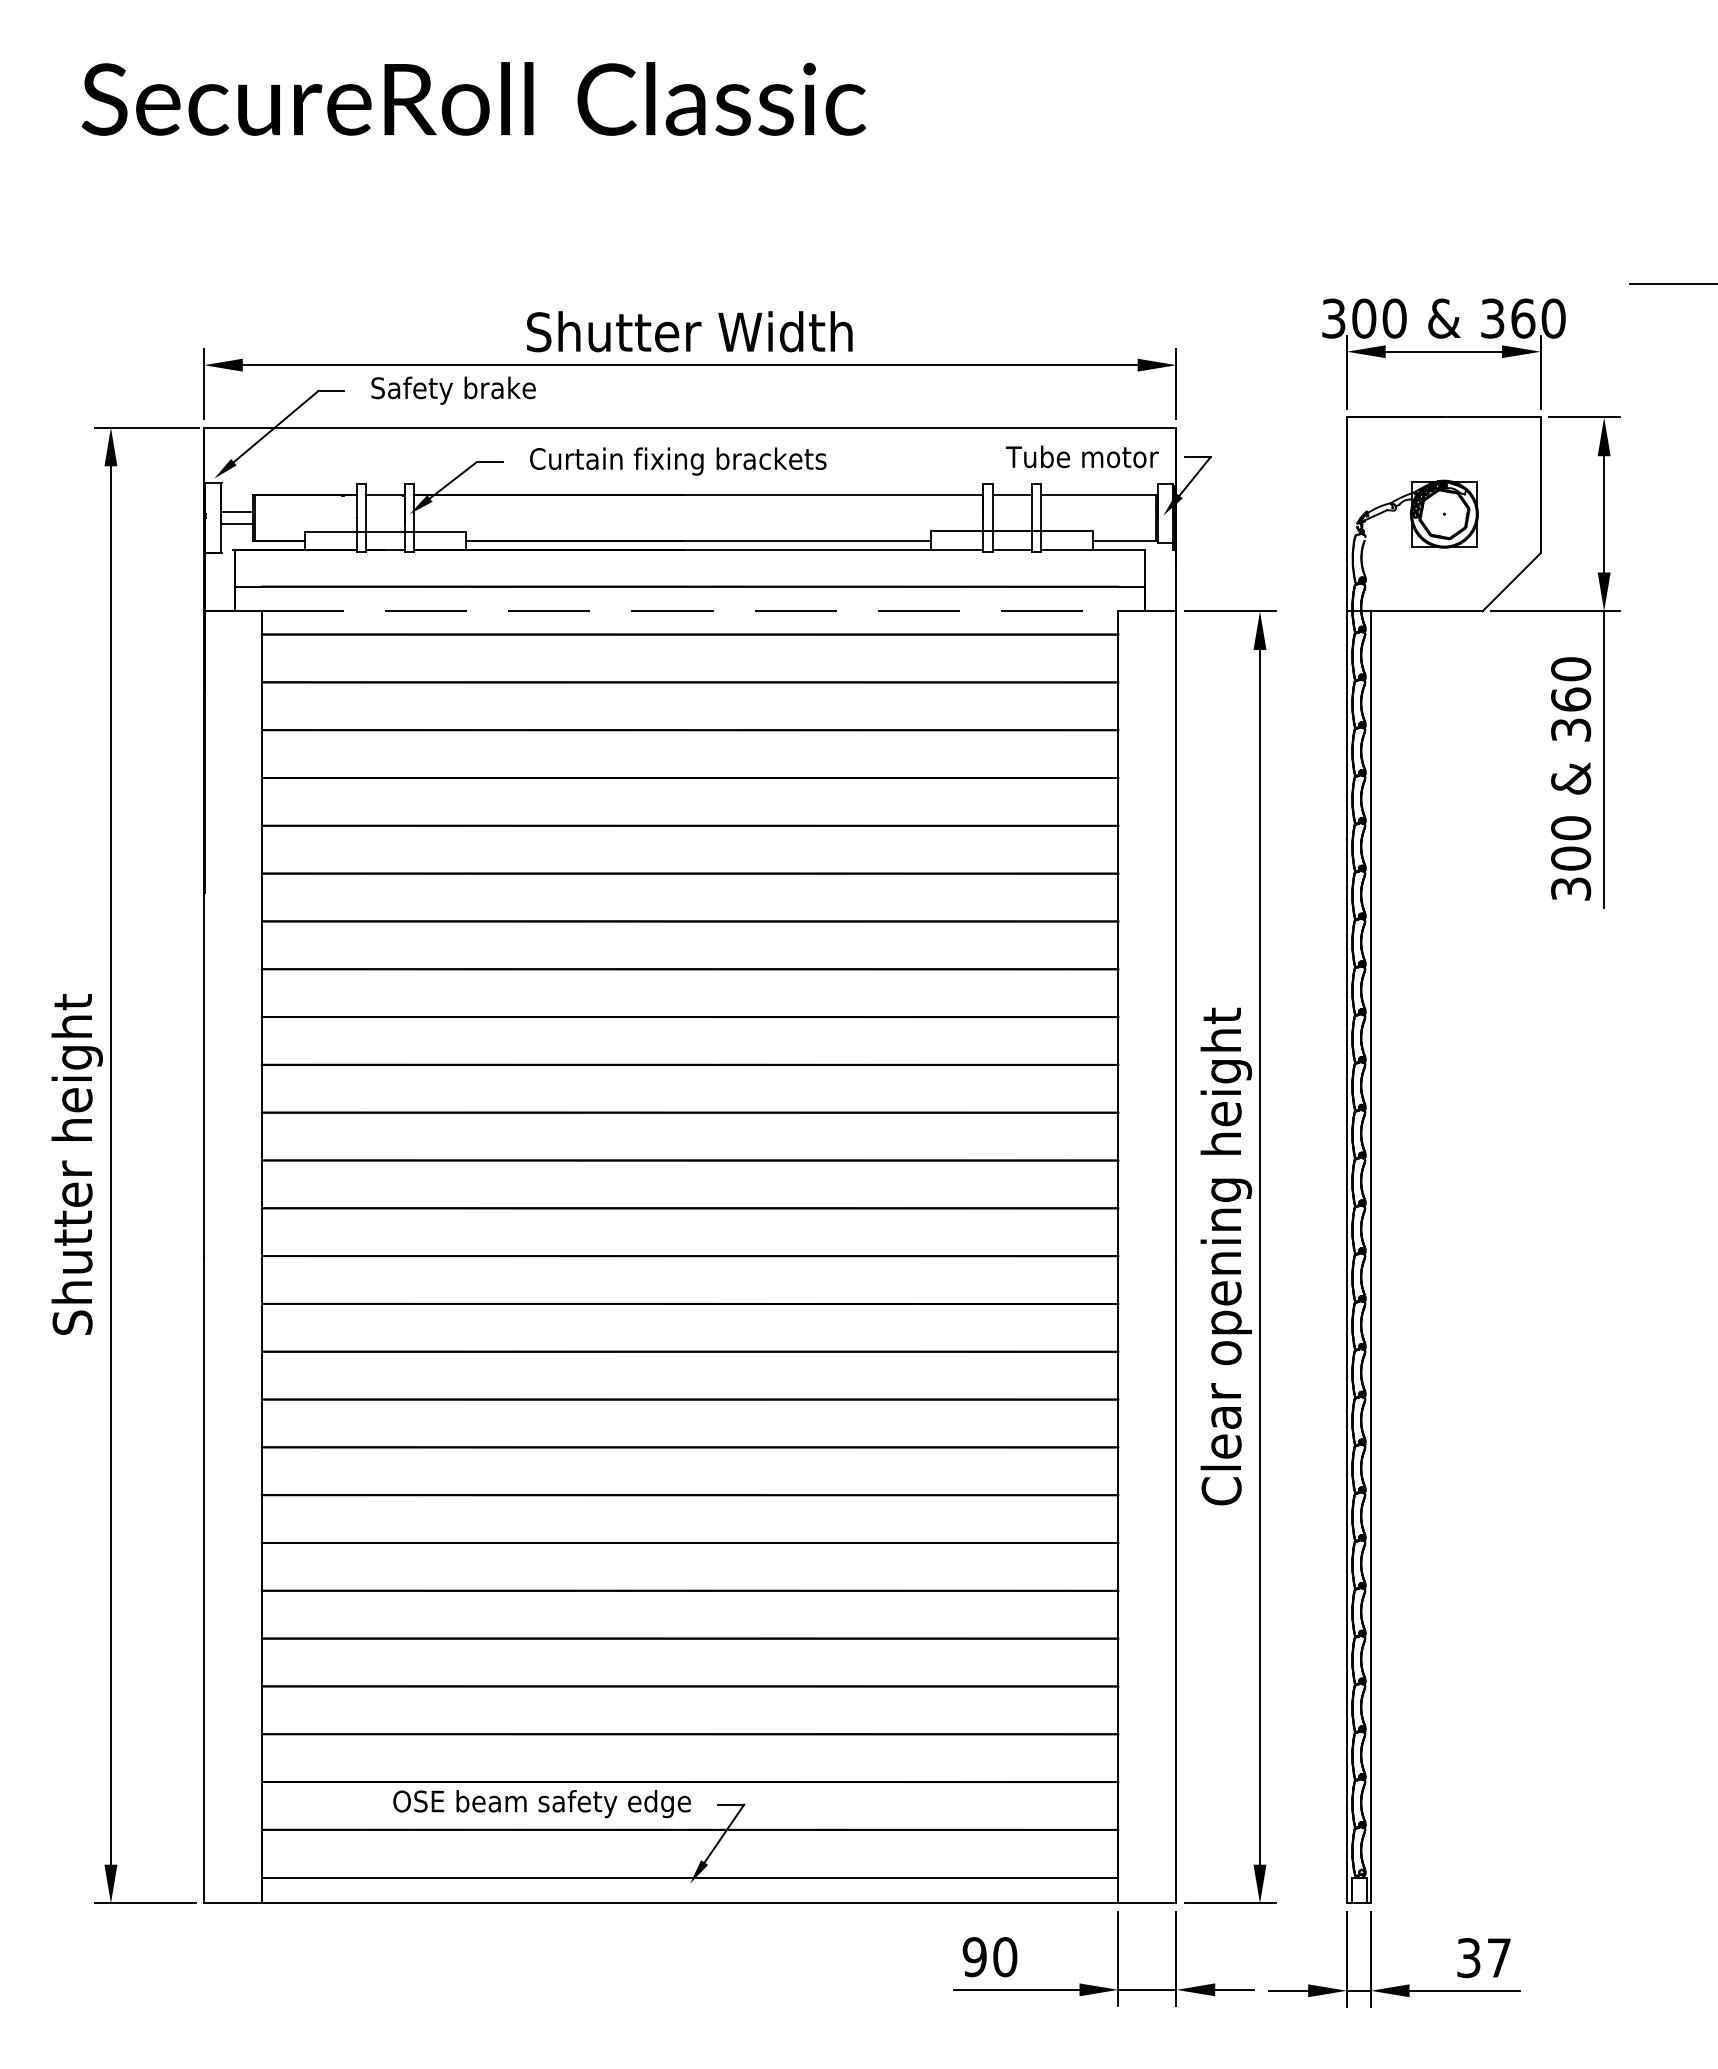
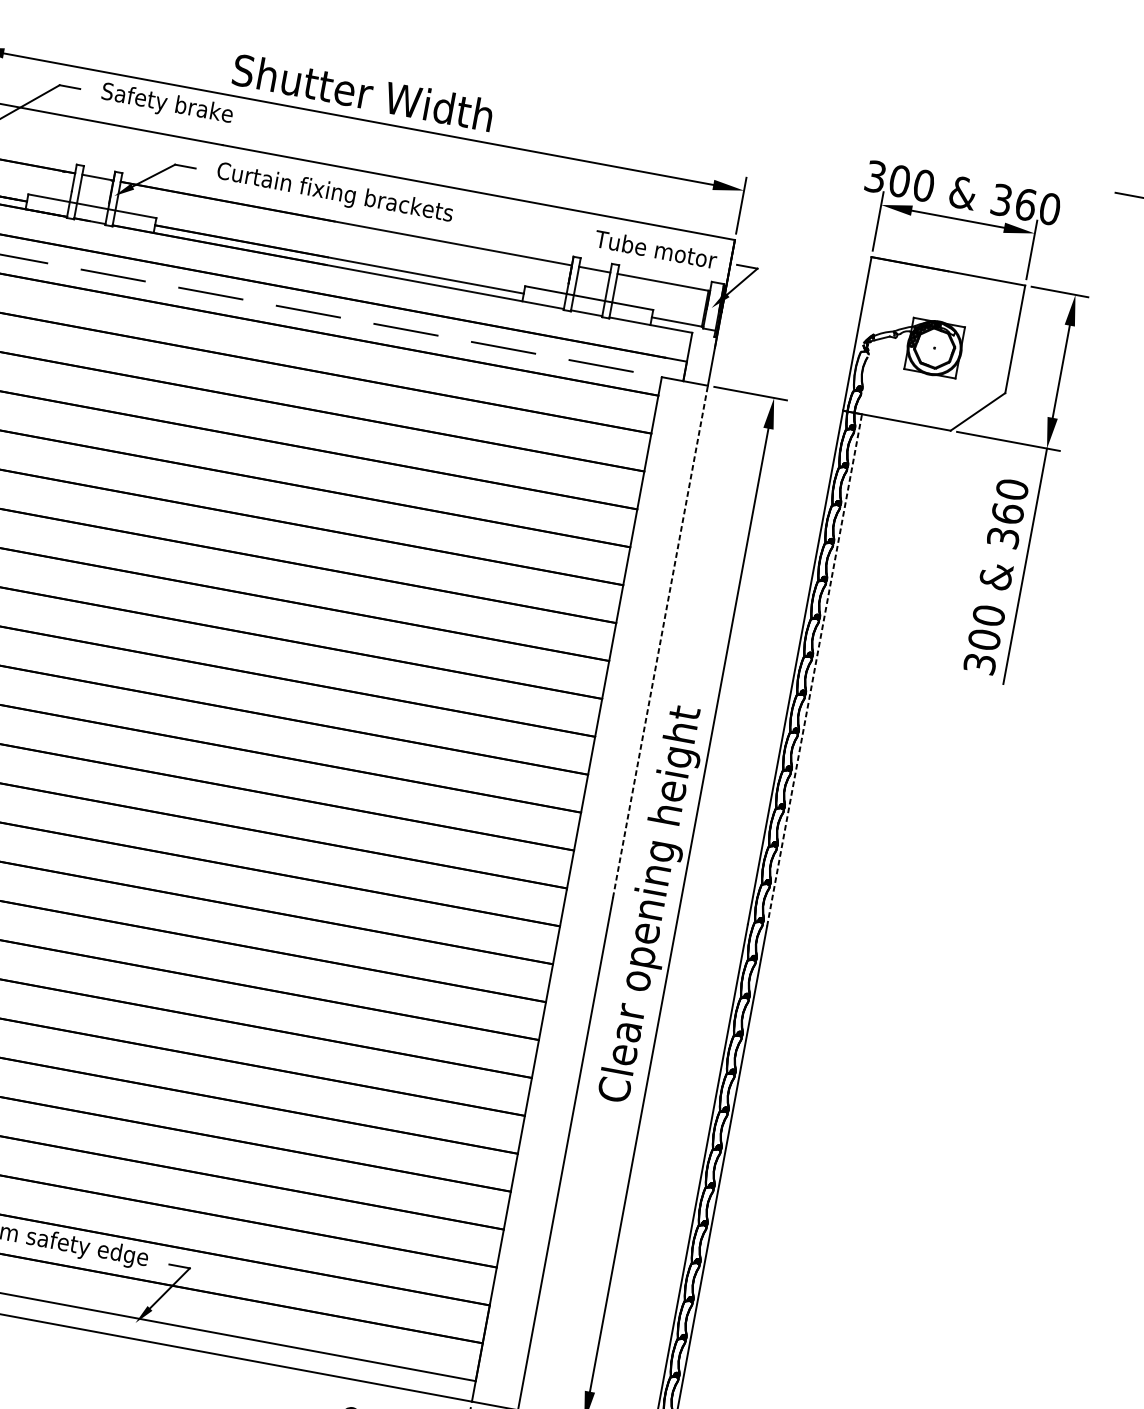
line: (1176, 933) -> (660, 641), solid -> dashed
line: (1370, 933) -> (814, 669), solid -> dashed

